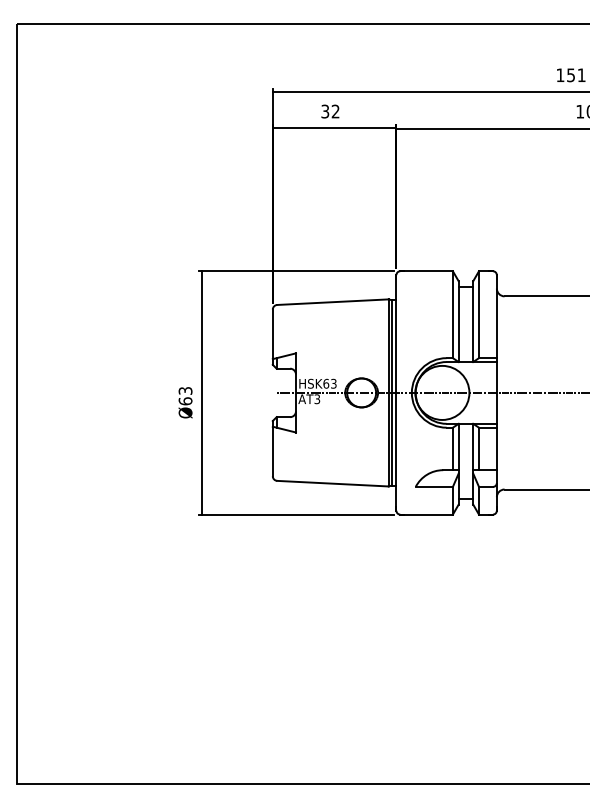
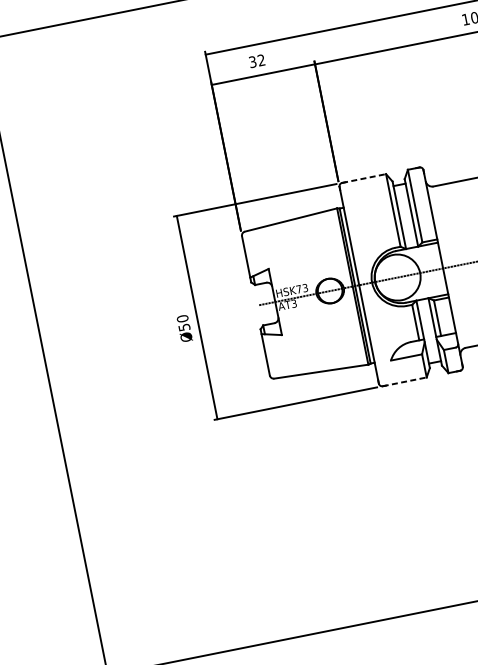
line: (427, 271) -> (364, 178), solid -> dashed
text: (326, 383) -> (299, 289), HSK63 -> HSK73
text: (185, 395) -> (183, 322), Ø63 -> Ø50
line: (427, 514) -> (405, 381), solid -> dashed

